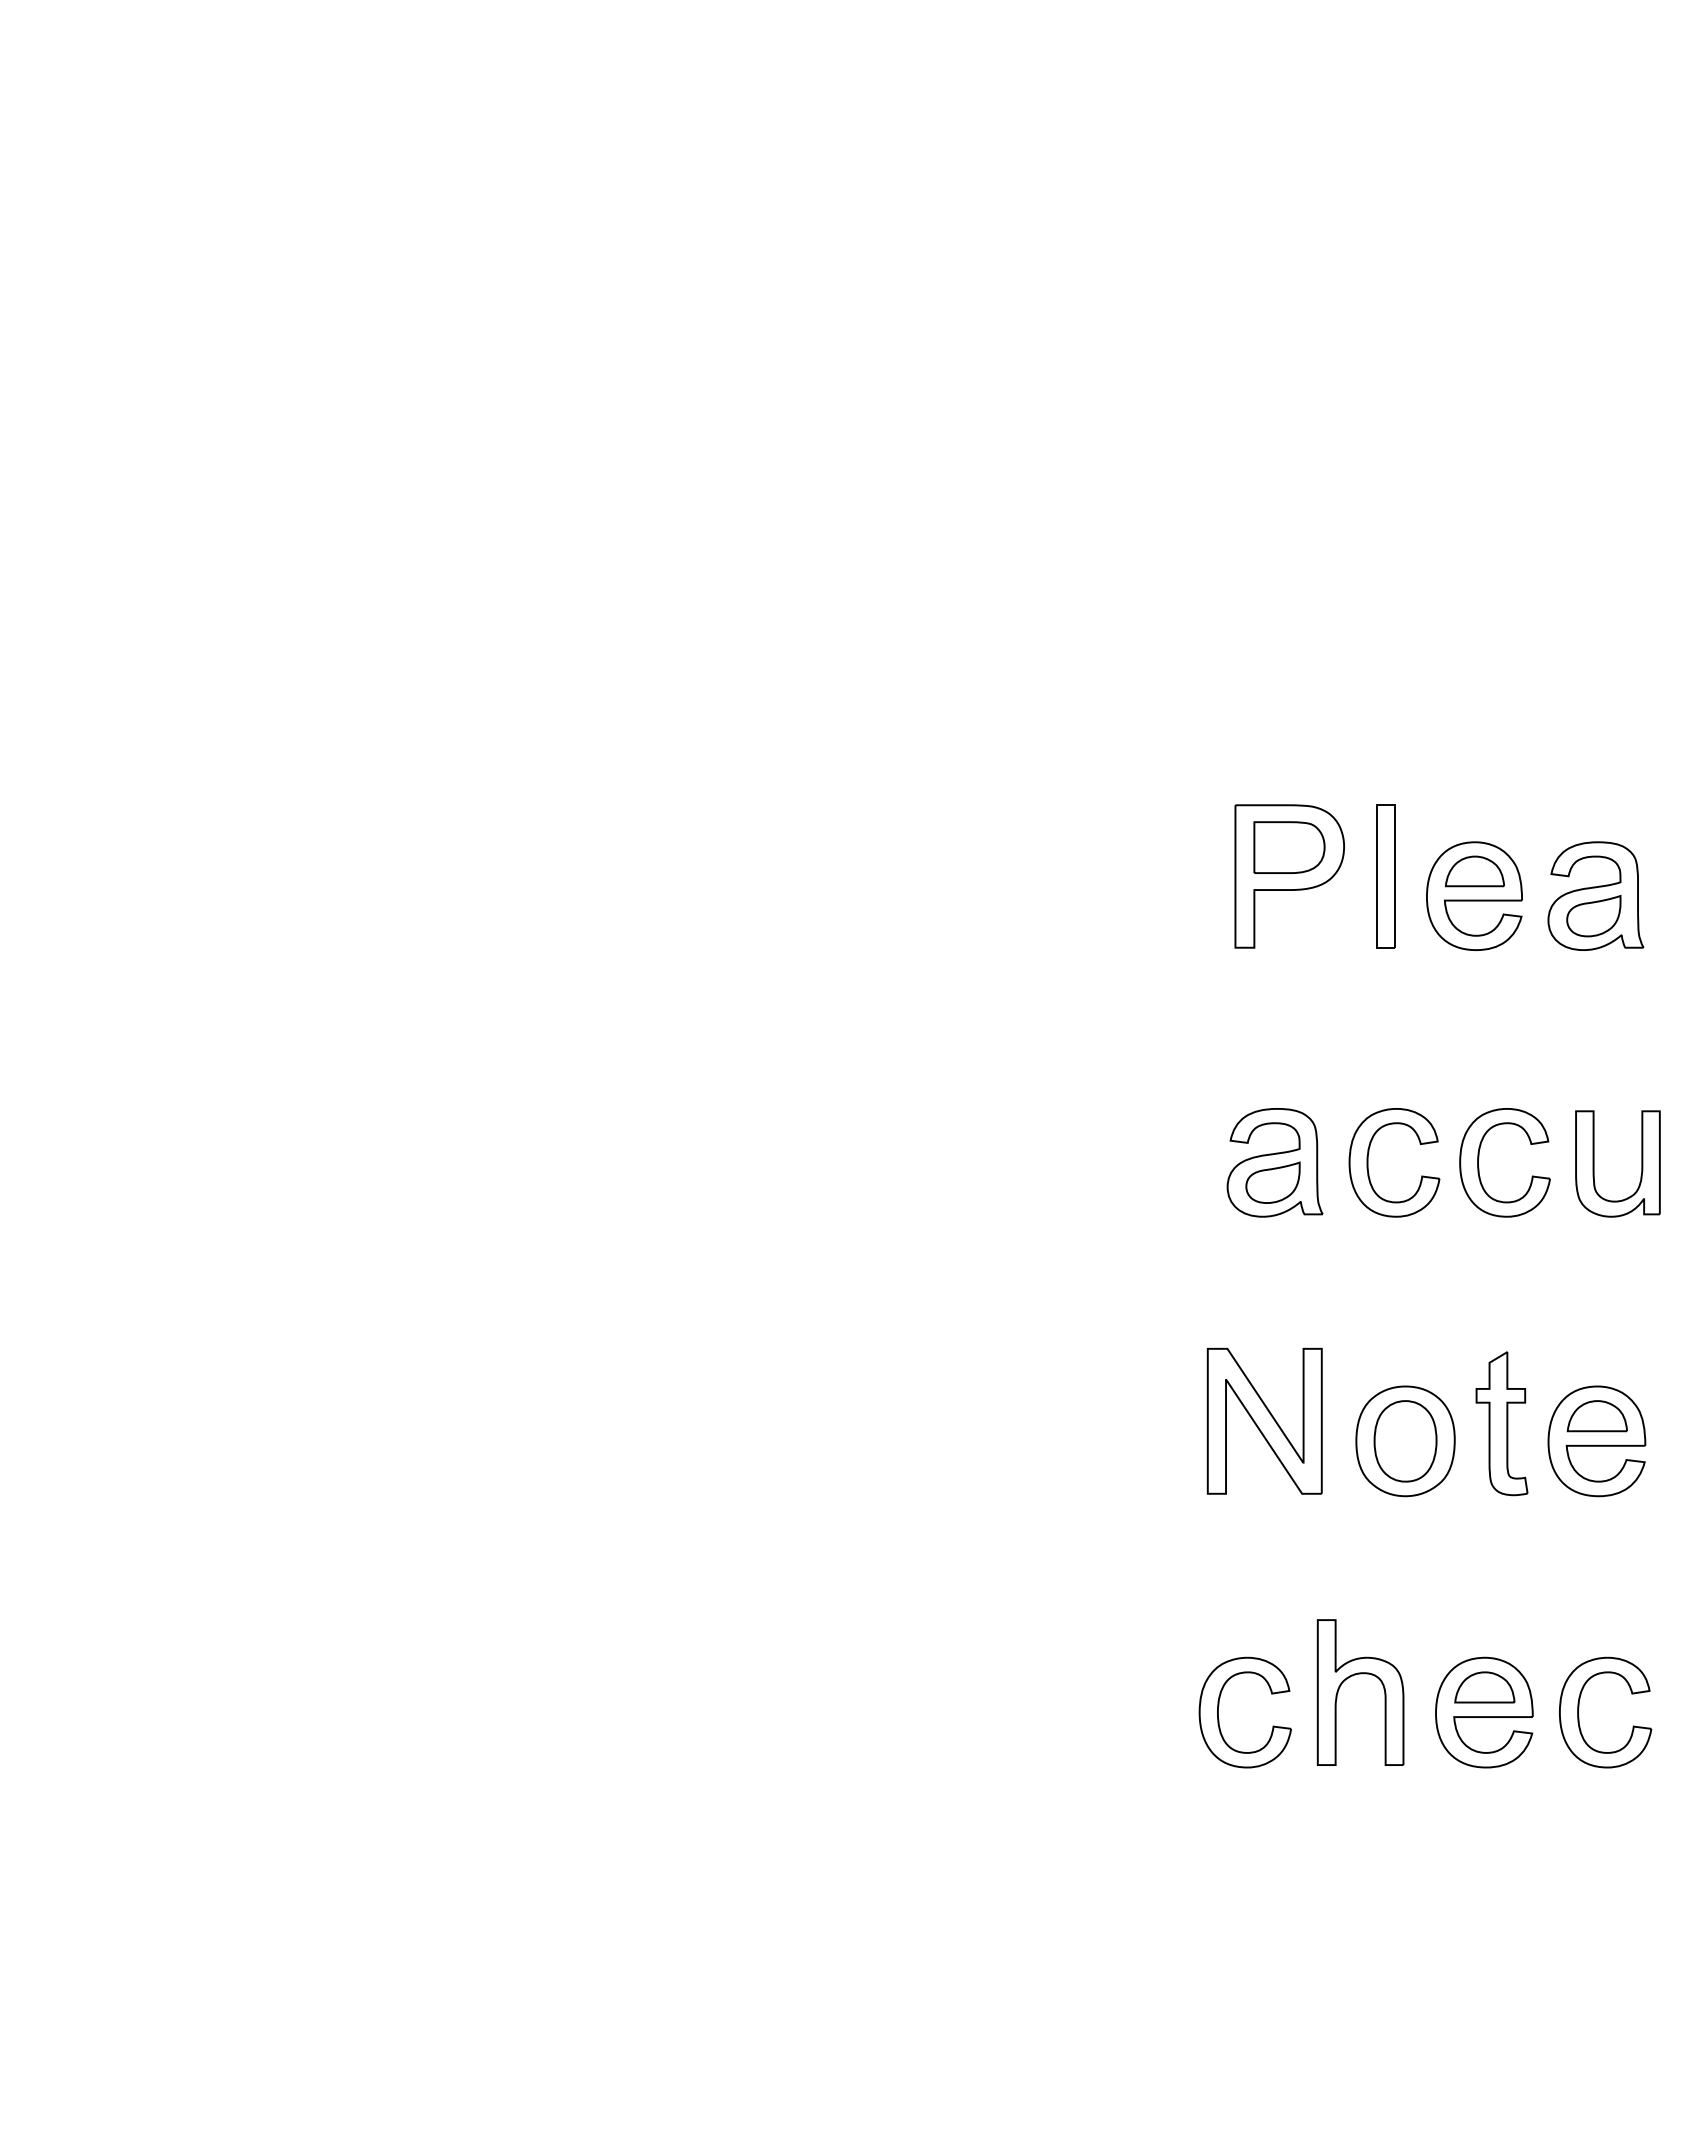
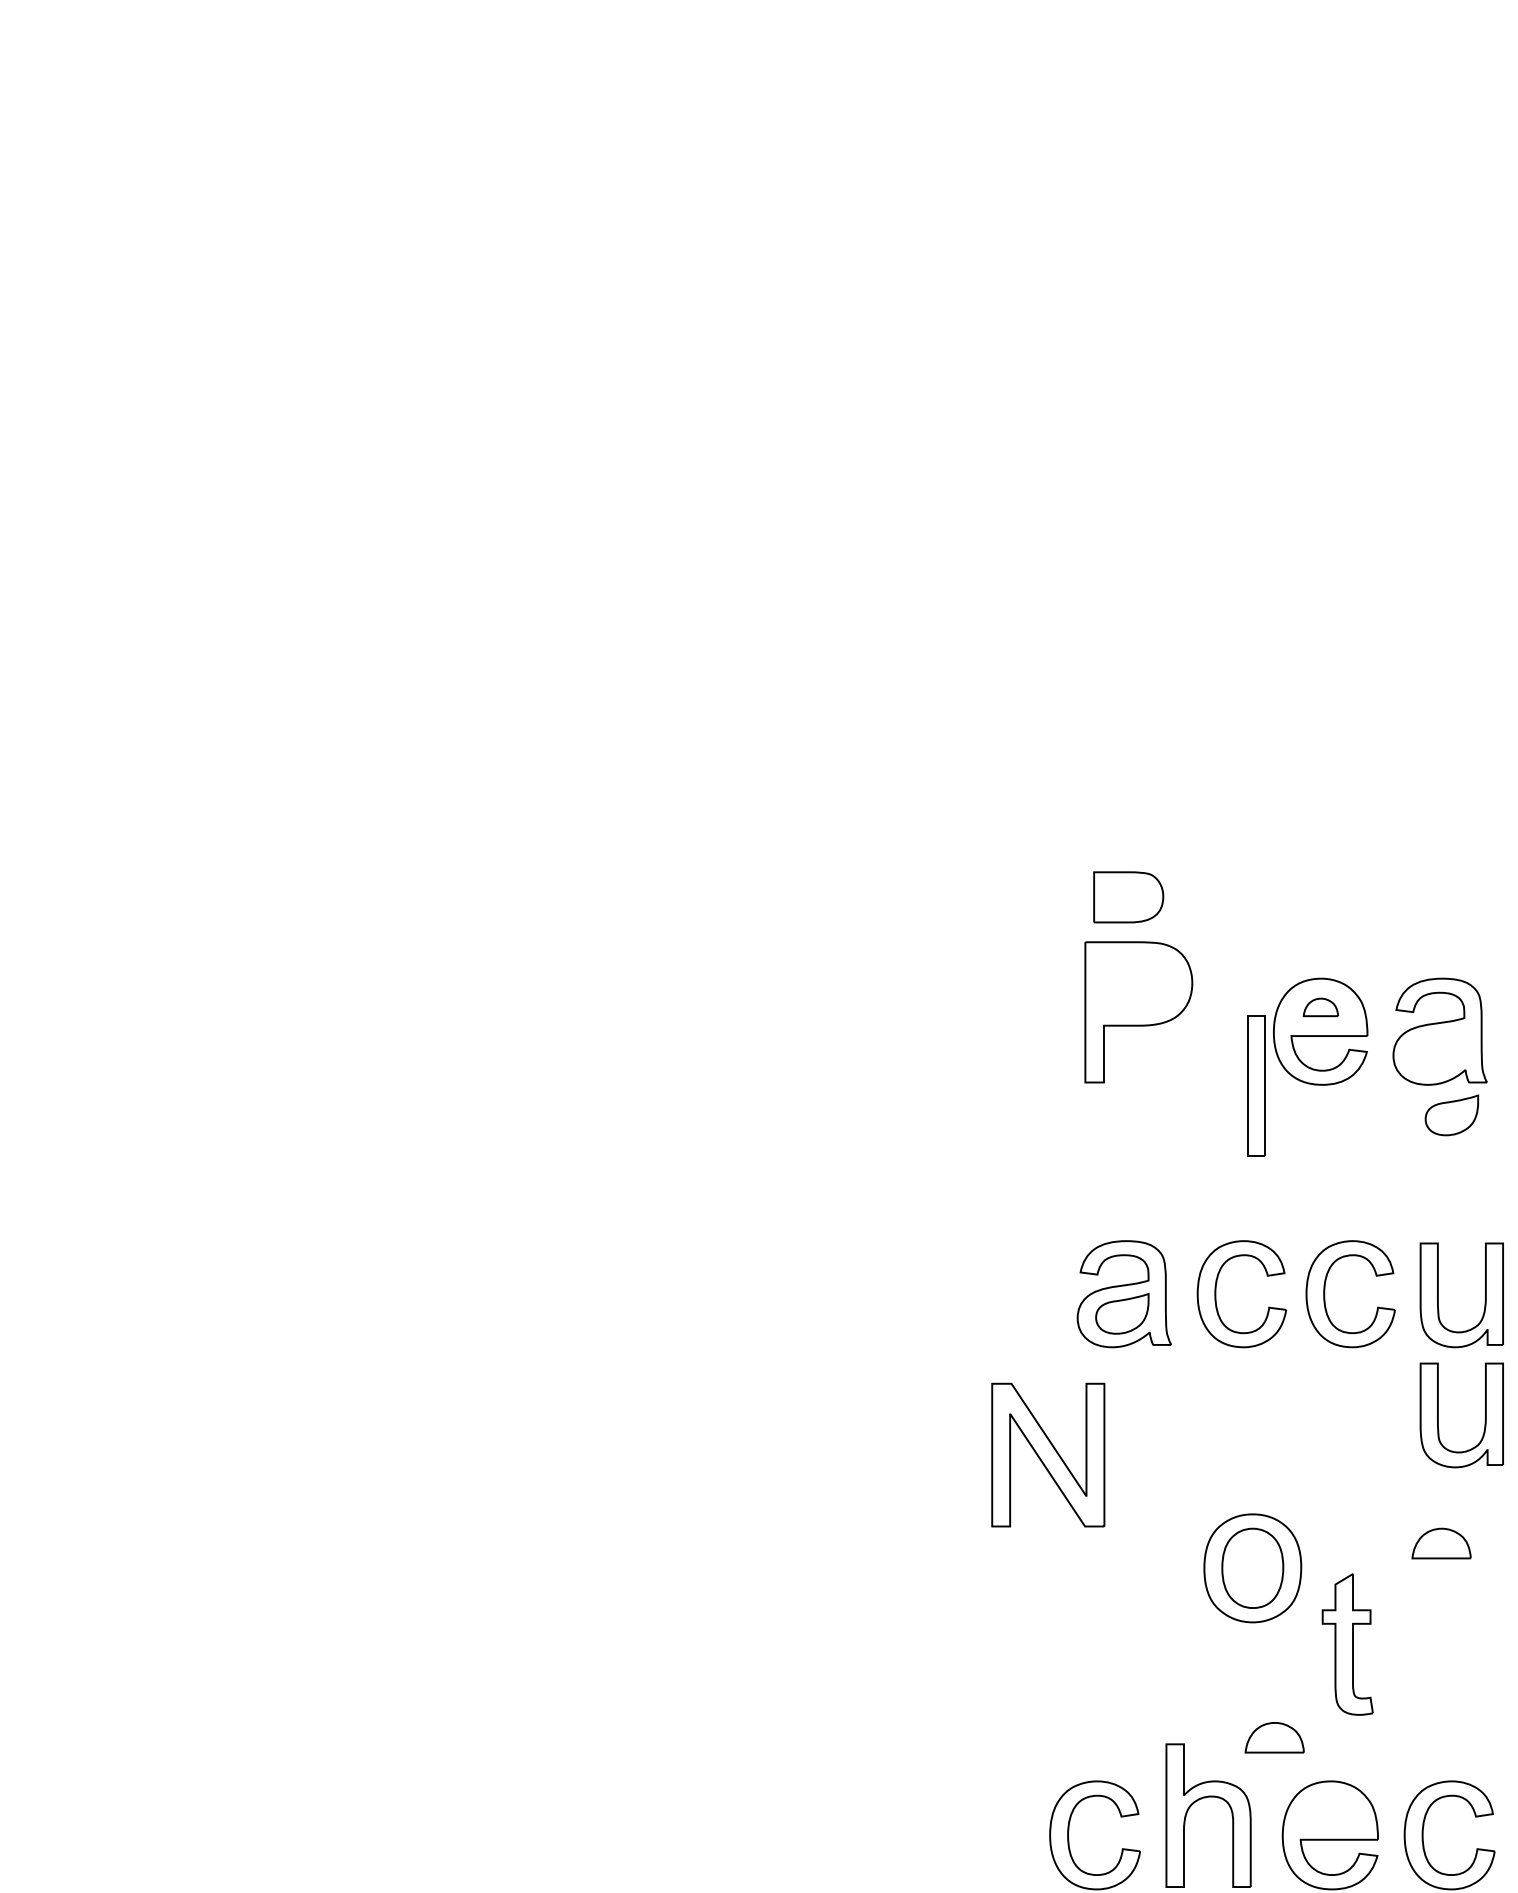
part: (1289, 847) -> (1128, 897), moved
part: (1474, 871) -> (1320, 1007), size x0.6
part: (1385, 876) -> (1255, 1086), moved
part: (1593, 916) -> (1451, 1115), moved
part: (1594, 1285) -> (1438, 1414), added
part: (1264, 1421) -> (1048, 1455), moved
part: (1501, 1423) -> (1347, 1644), moved
part: (1596, 1441) -> (1440, 1568), removed
part: (1484, 1687) -> (1274, 1737), moved

